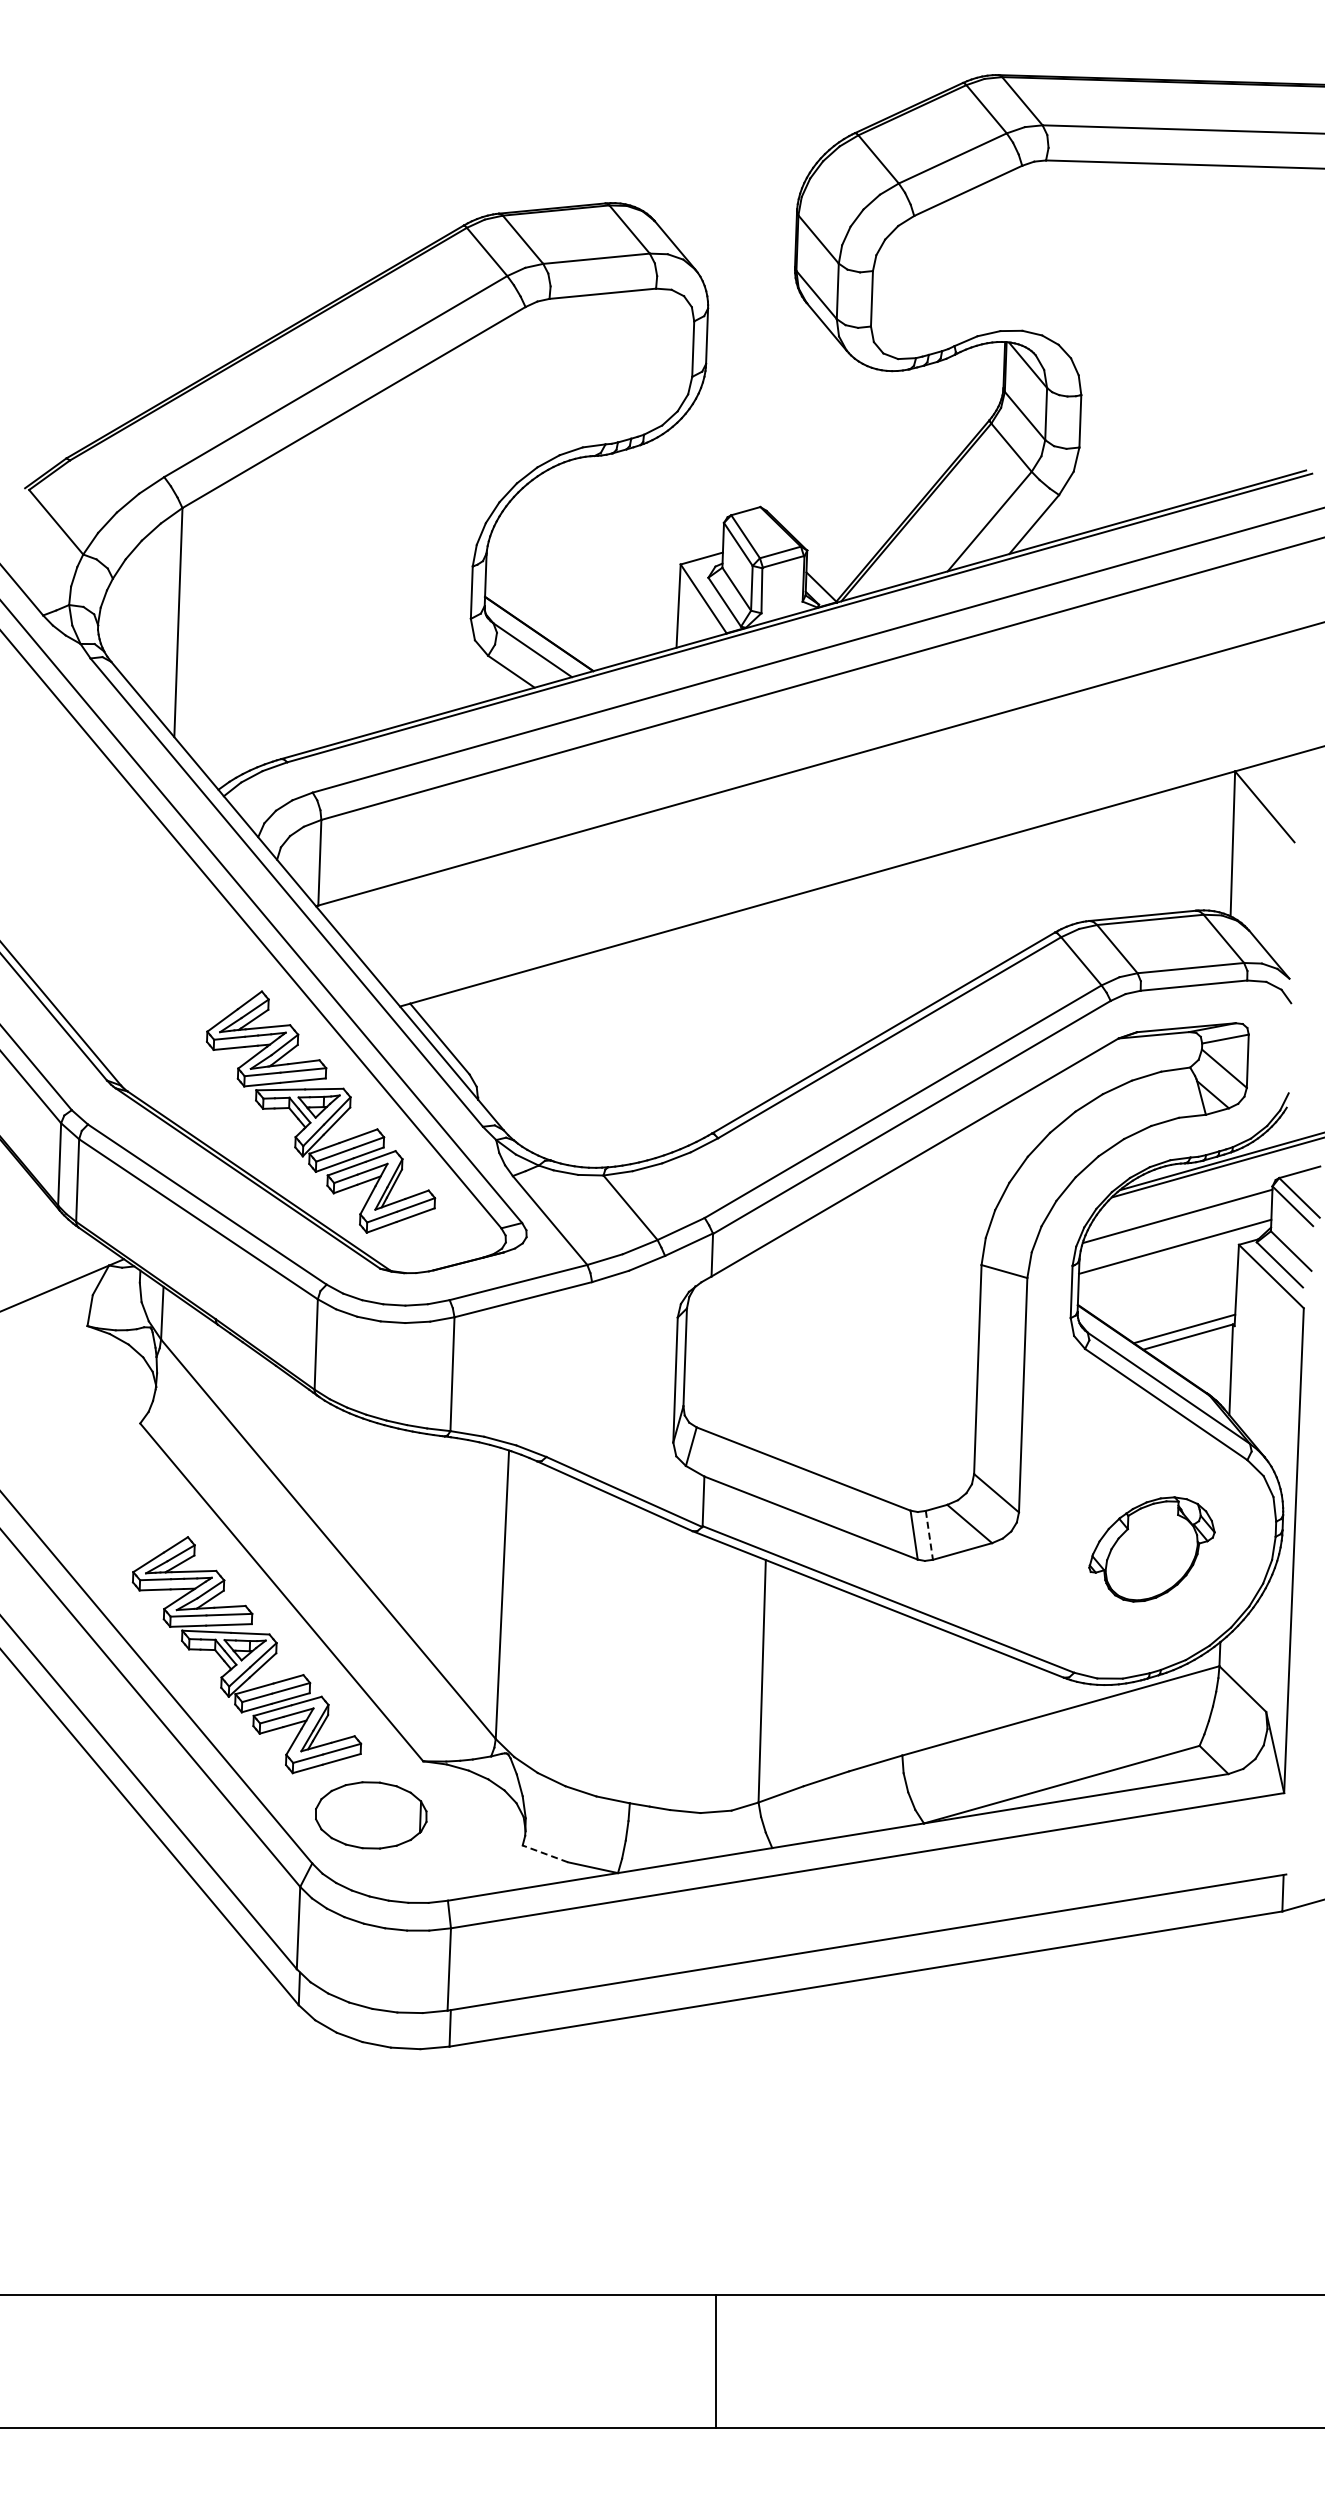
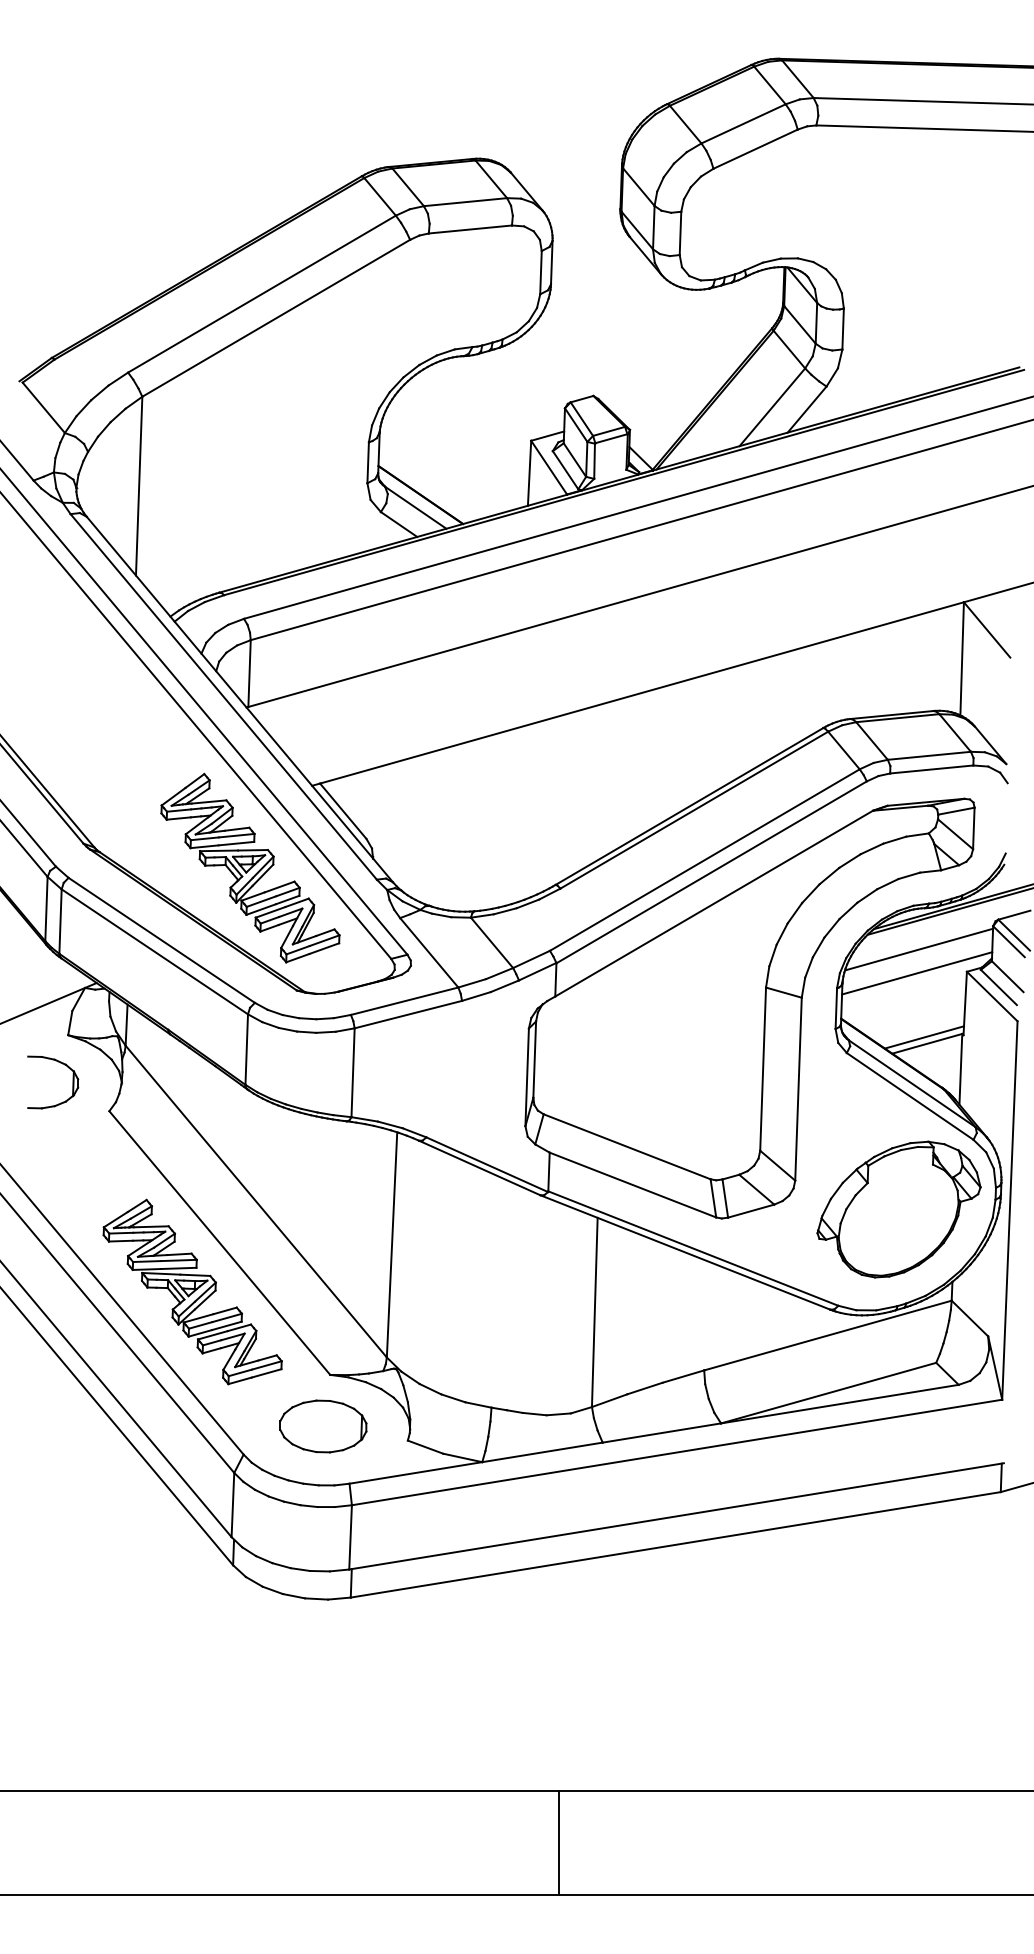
part: (93, 1386) -> (72, 1082), added
line: (929, 1535) -> (725, 1198), dashed -> solid
part: (1151, 1549) -> (898, 1209), size x1.67
part: (371, 1815) -> (323, 1426), moved
line: (544, 1853) -> (424, 1446), dashed -> solid

